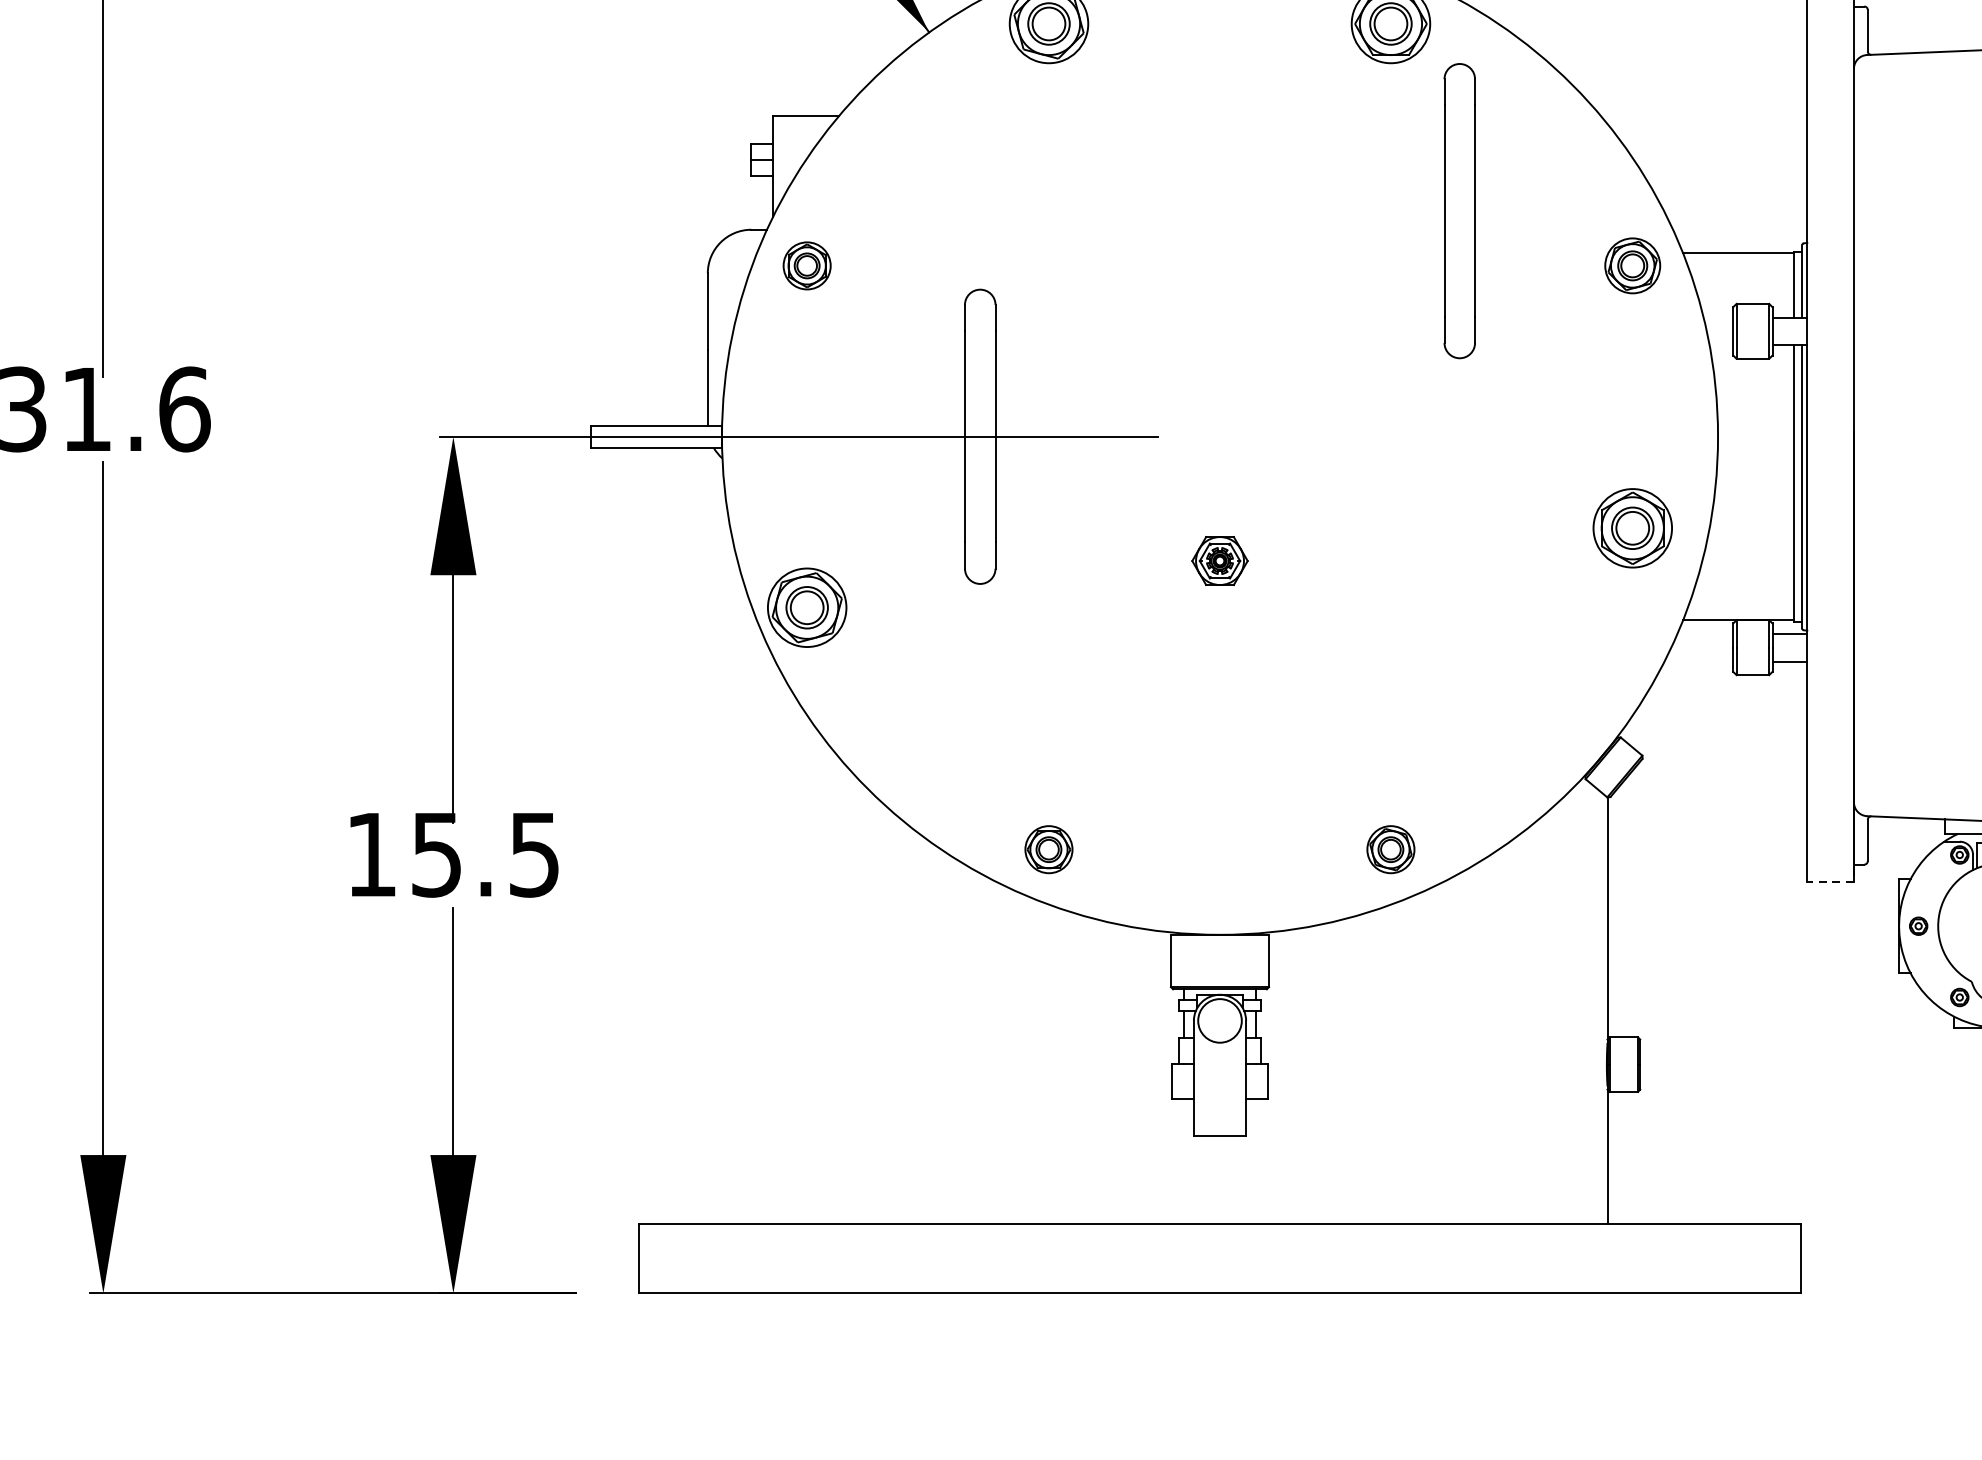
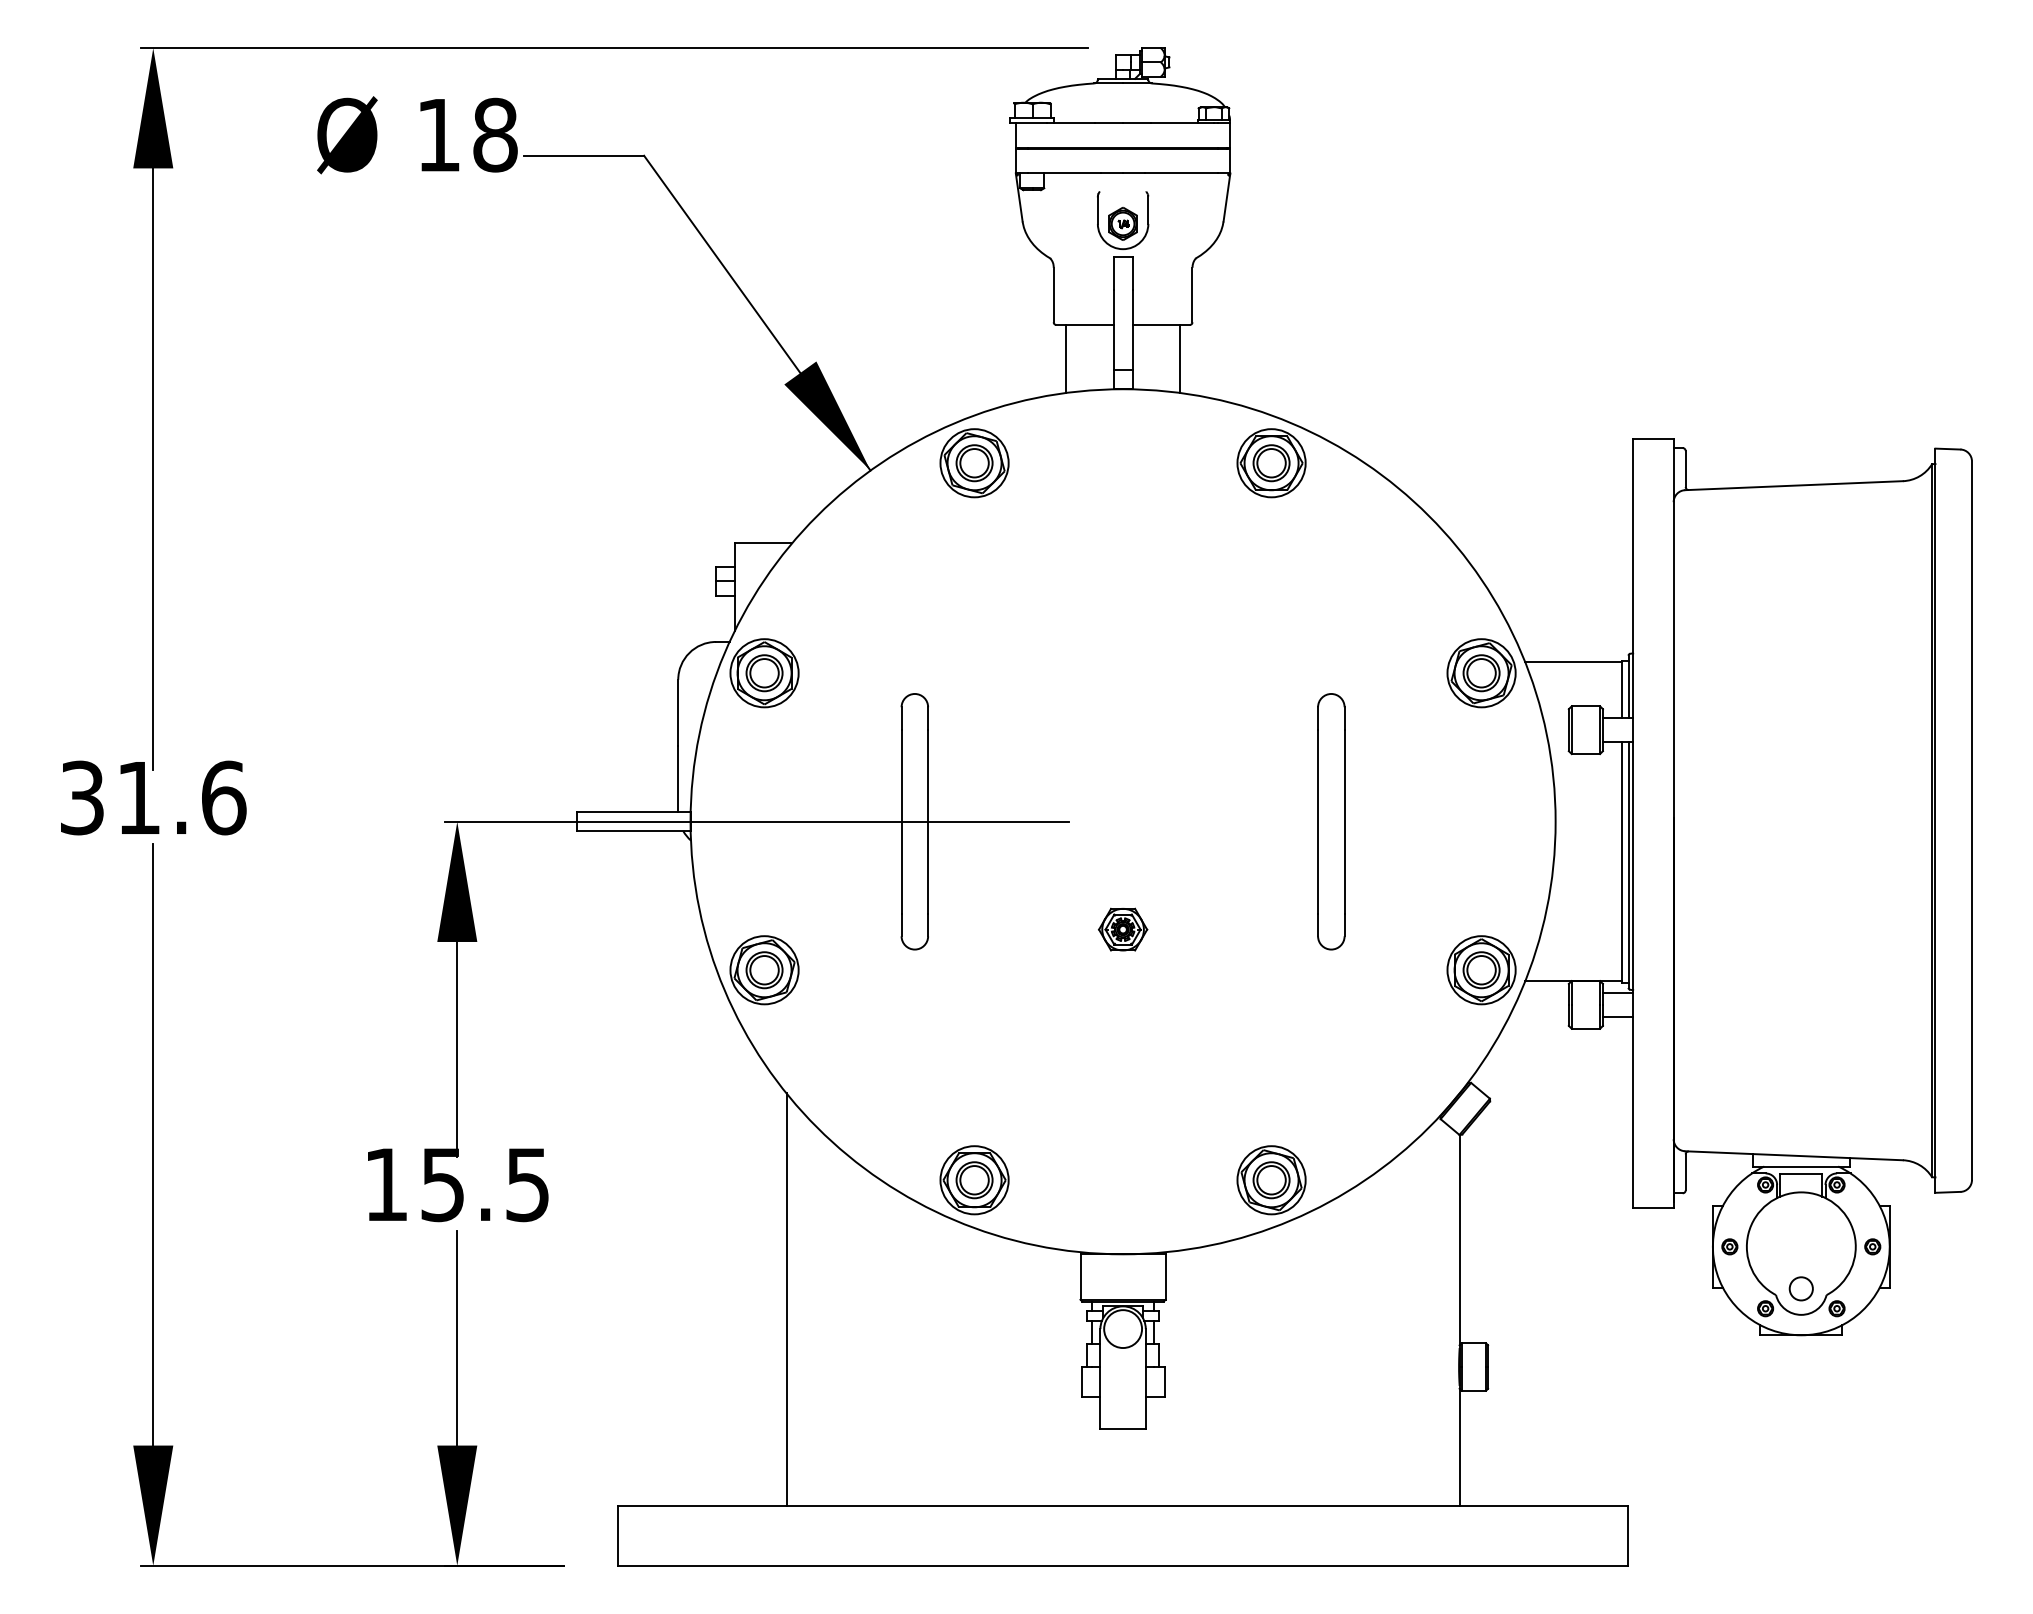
part: (1459, 210) -> (1331, 821), moved
part: (807, 266) -> (764, 673), size x1.67
part: (1632, 266) -> (1481, 673), size x1.43
part: (1632, 528) -> (1481, 970), moved
part: (1048, 849) -> (974, 1180), size x1.67
part: (1390, 849) -> (1271, 1180), size x1.67
line: (1829, 882) -> (1652, 1208), dashed -> solid
line: (832, 986) -> (786, 1299), added

